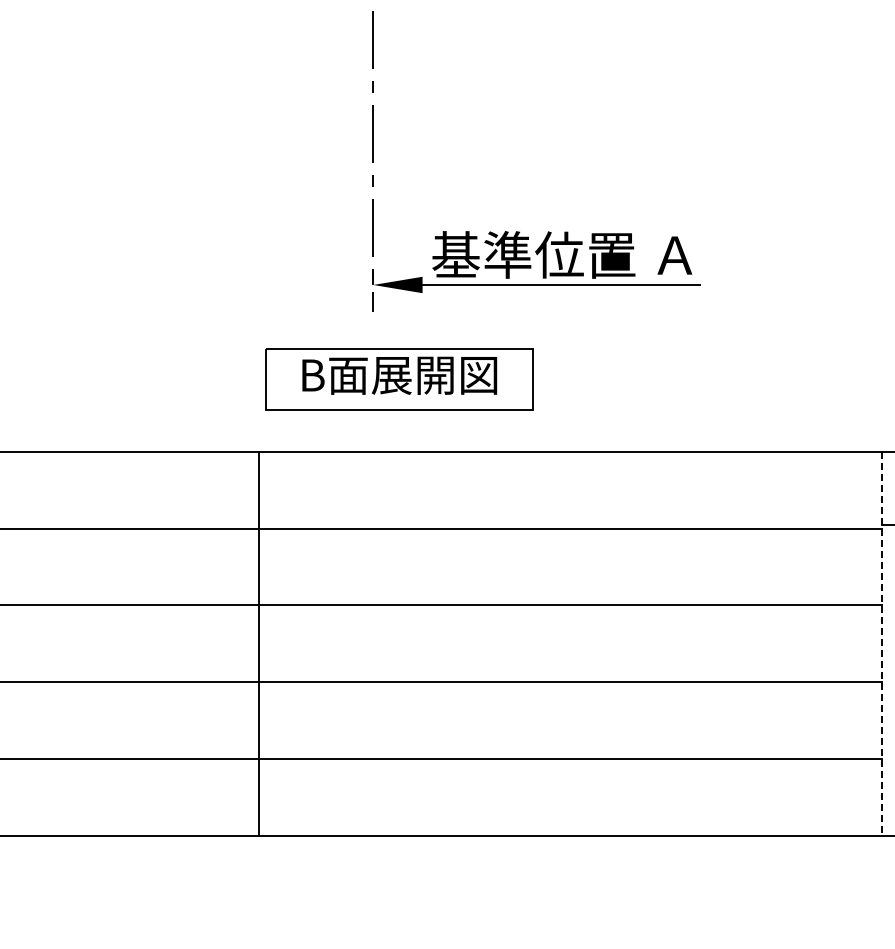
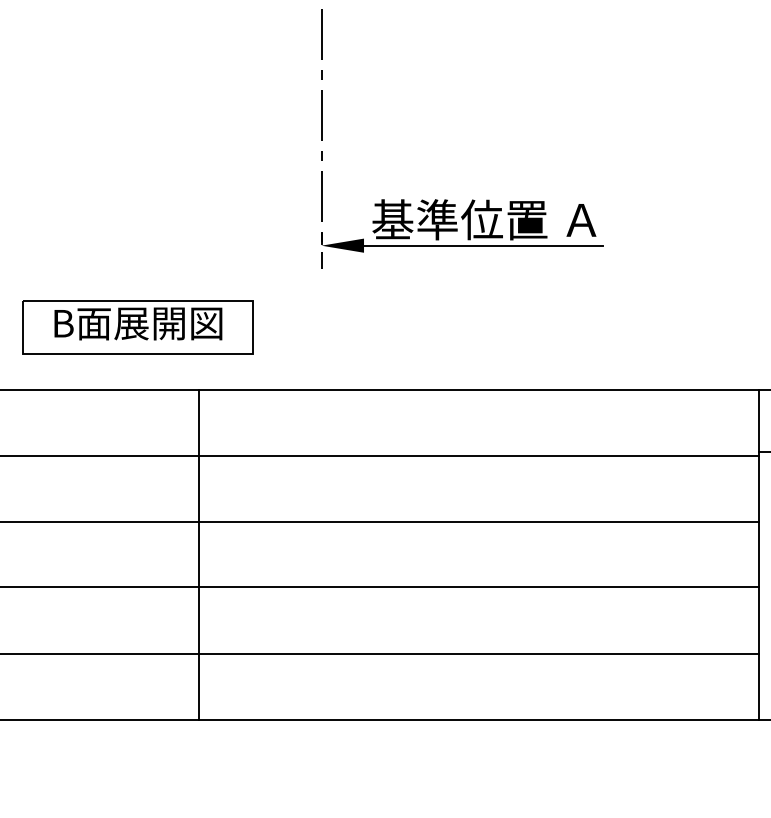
part: (399, 379) -> (138, 327), moved
line: (258, 643) -> (198, 554), moved
line: (881, 643) -> (759, 554), dashed -> solid

